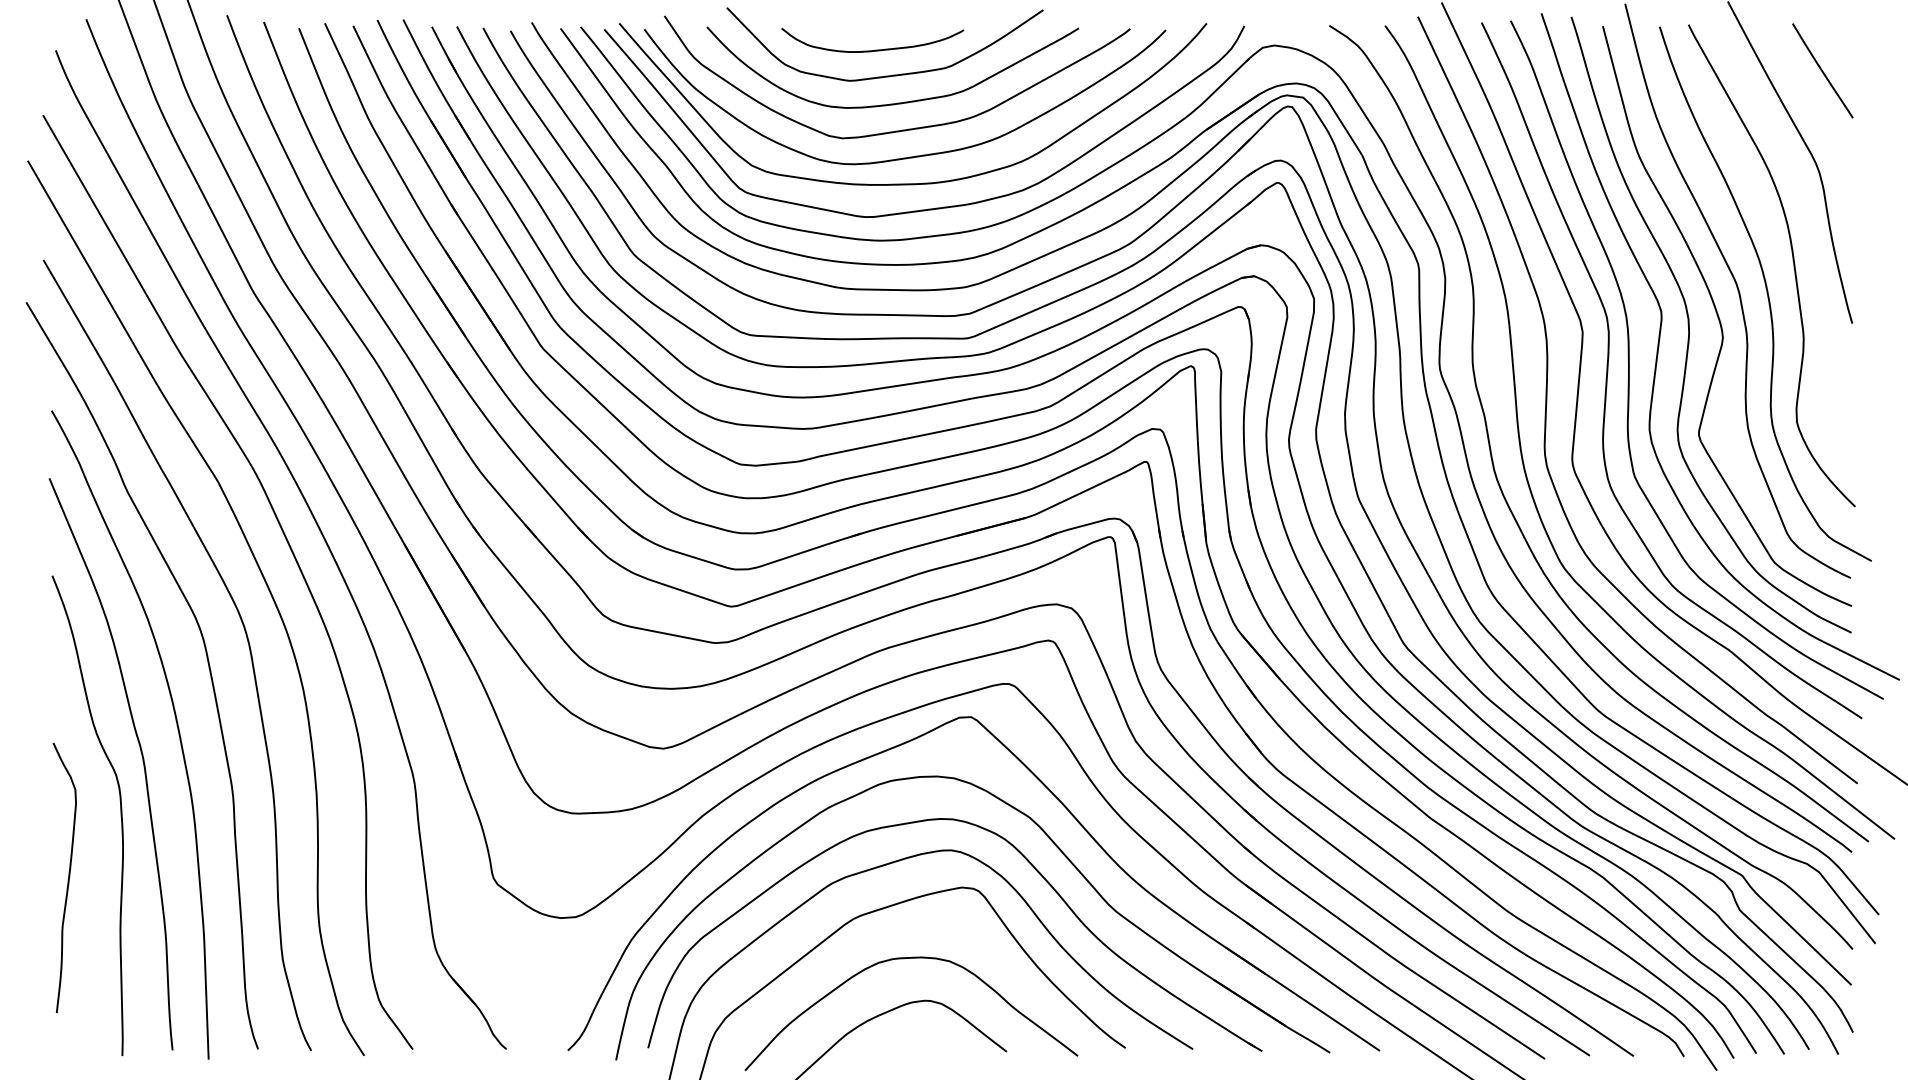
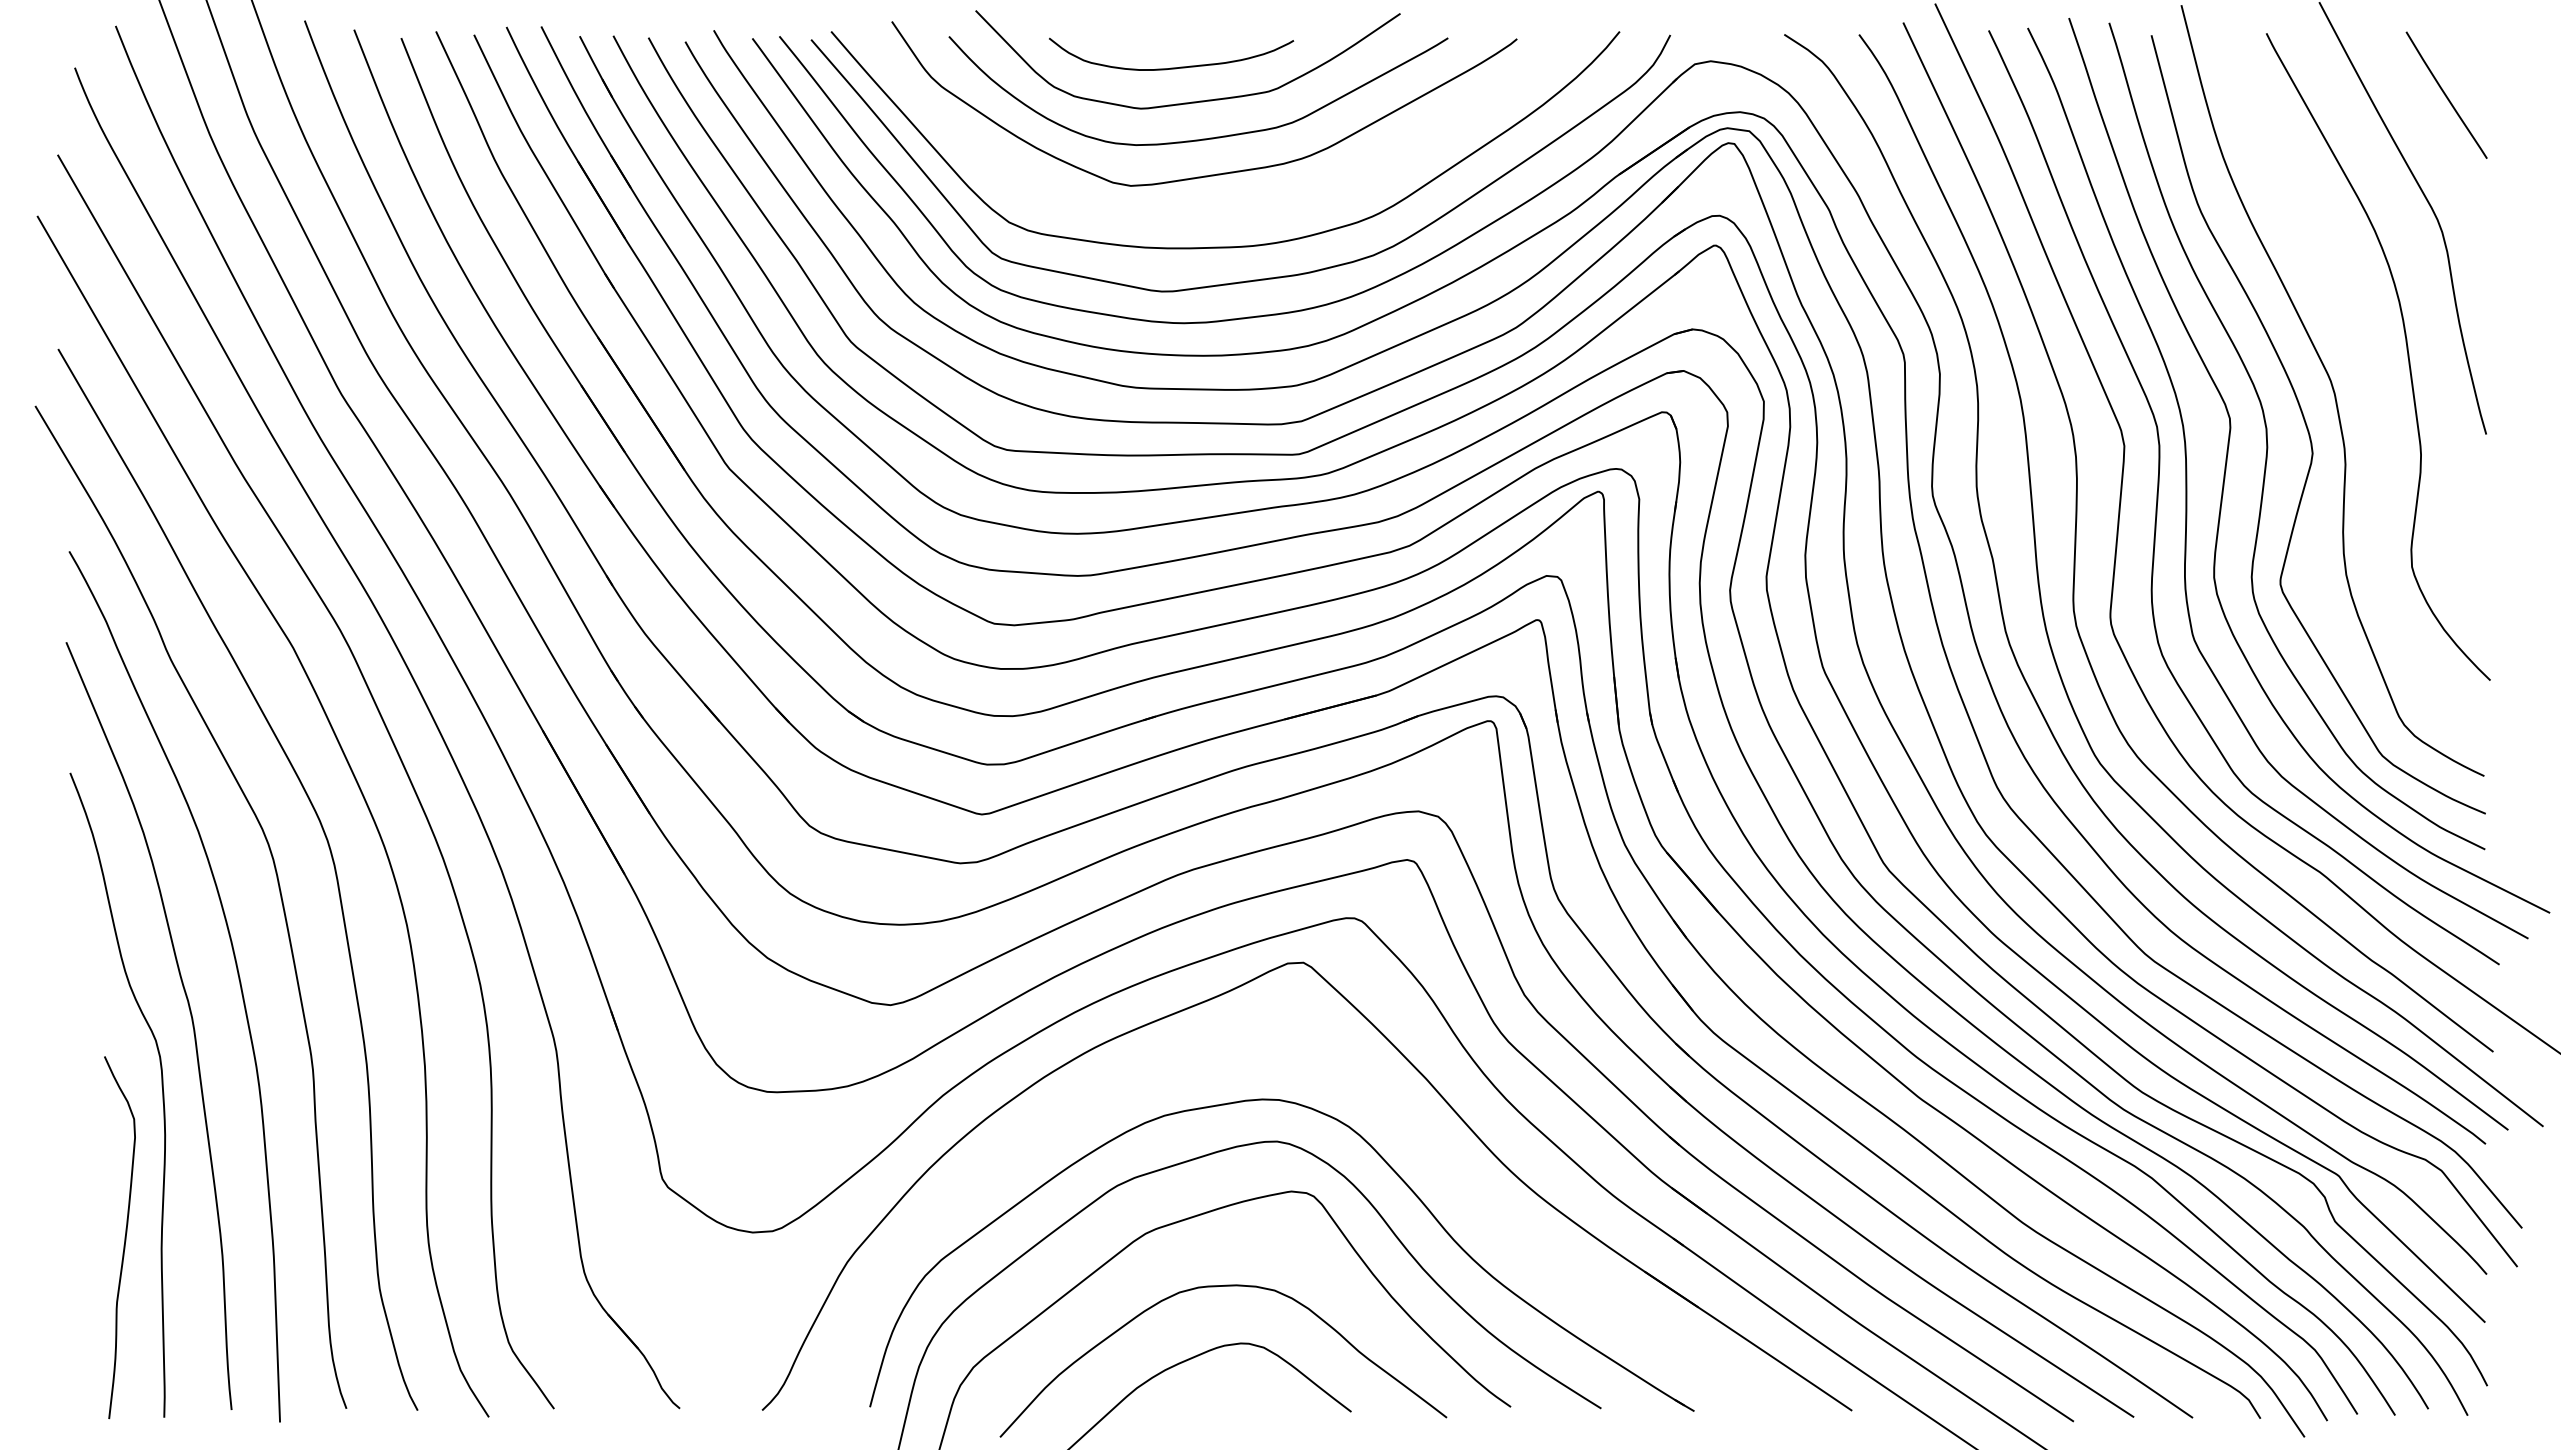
curve: (915, 155) -> (1228, 209), removed
curve: (1766, 293) -> (2371, 393), removed
part: (1056, 846) -> (1417, 1136), removed
curve: (68, 877) -> (124, 1237), moved

